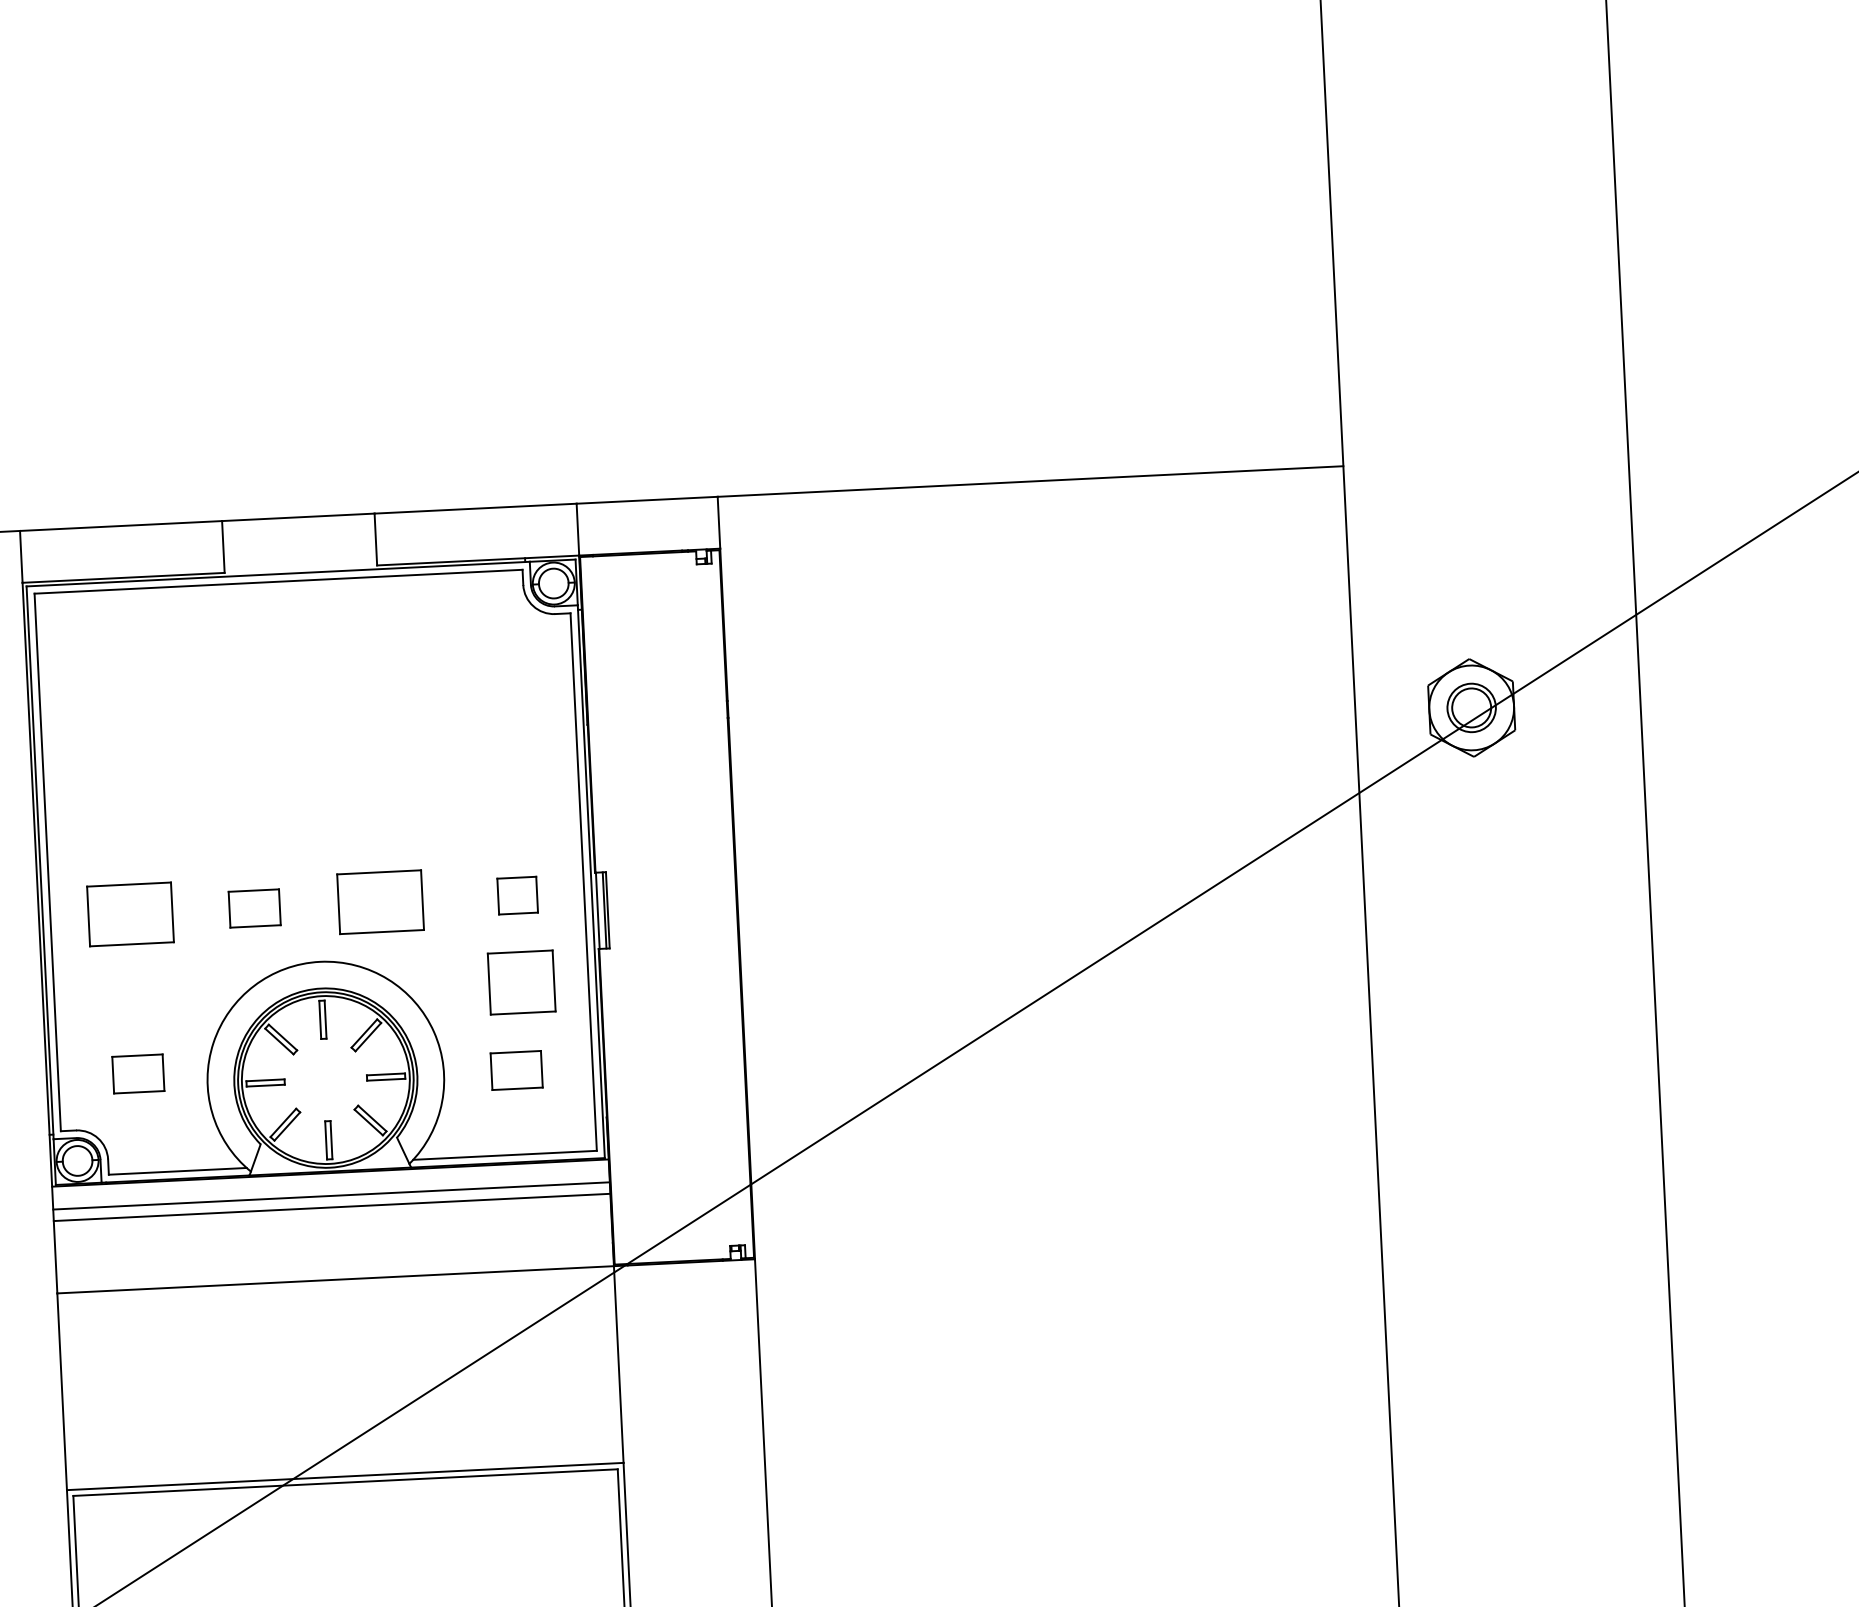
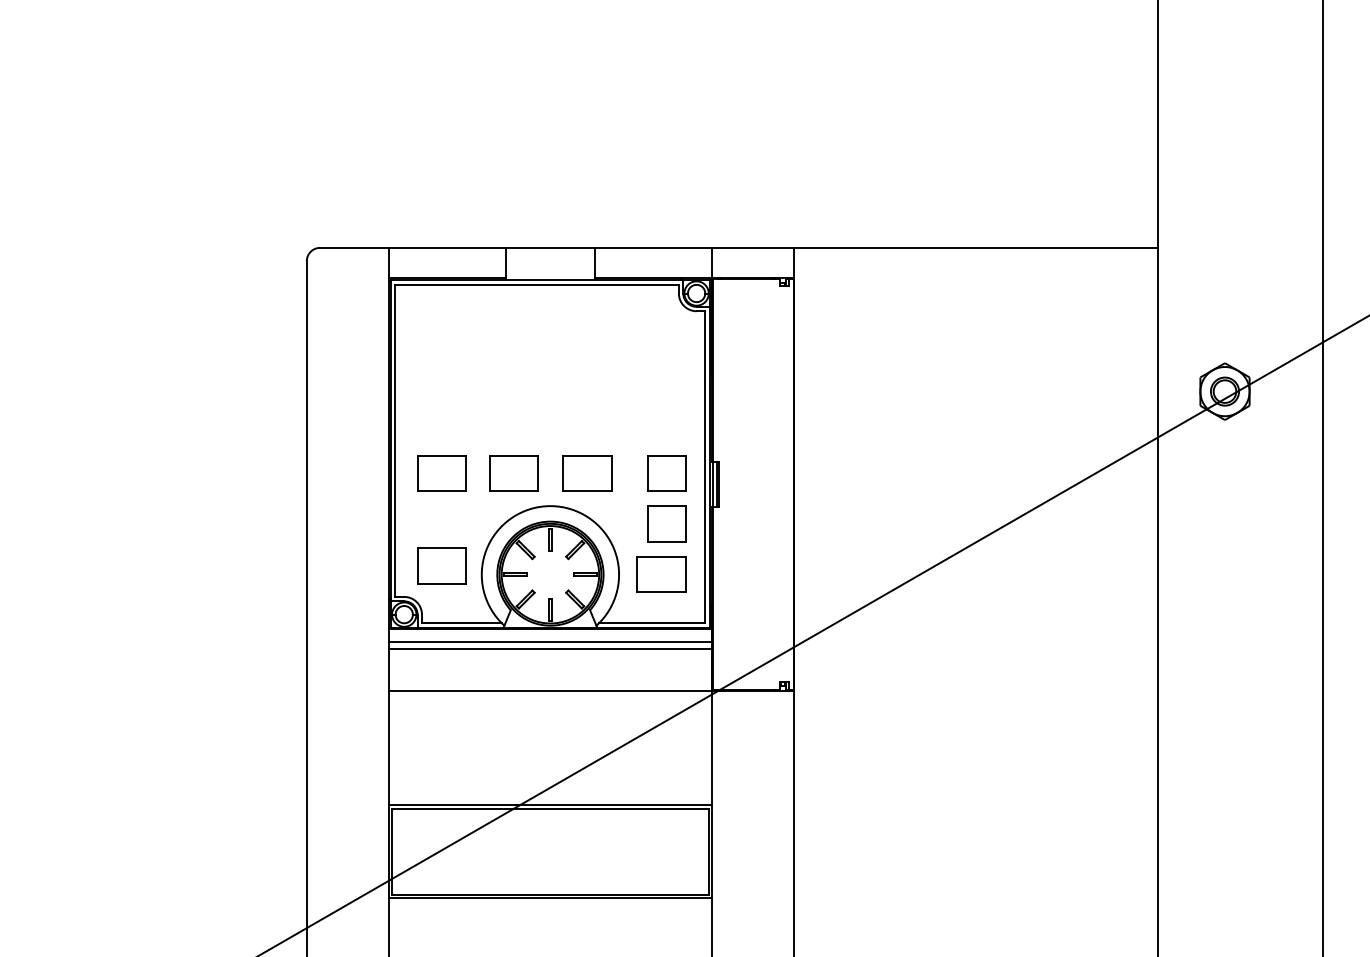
part: (517, 895) -> (666, 473), size x1.67
part: (253, 908) -> (513, 473), size x1.67
part: (517, 1070) -> (661, 574), size x1.67
part: (137, 1073) -> (441, 565), size x1.67

